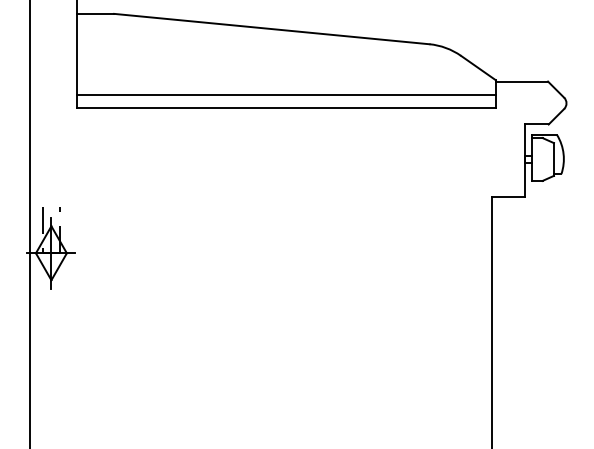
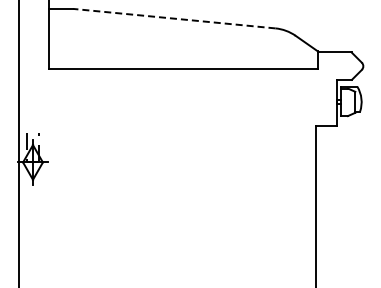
line: (272, 28) -> (174, 18), solid -> dashed
line: (286, 95) -> (183, 61), removed

